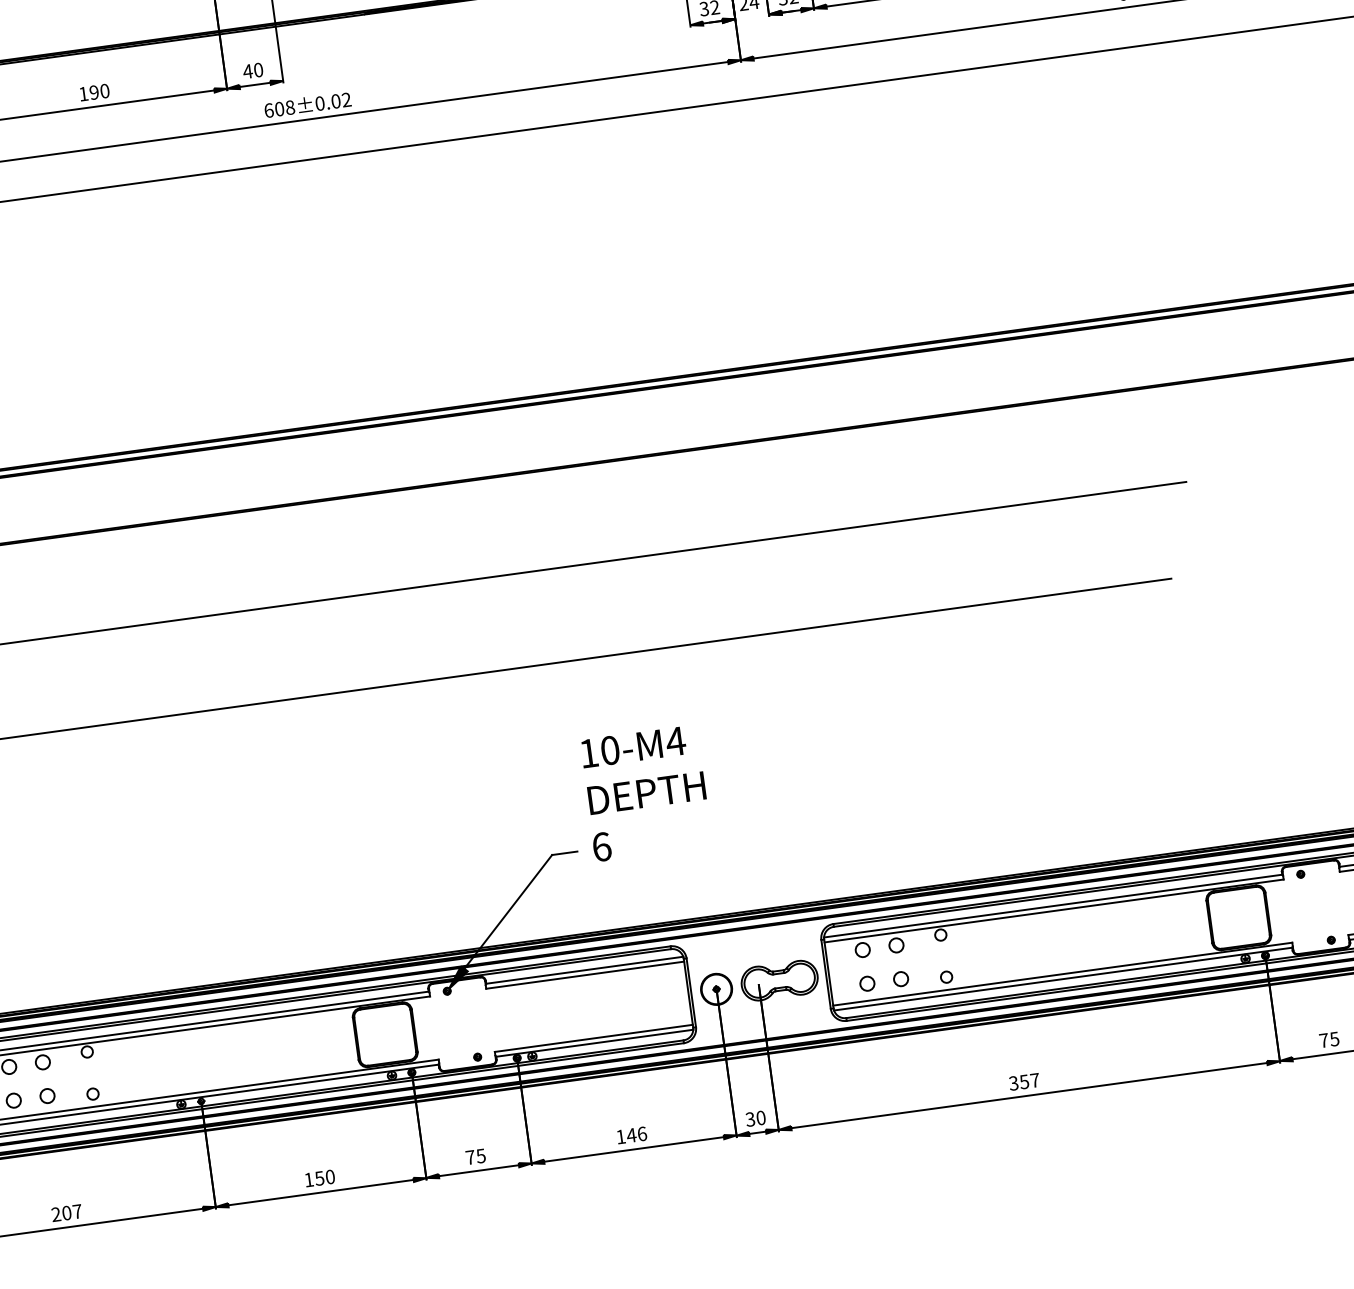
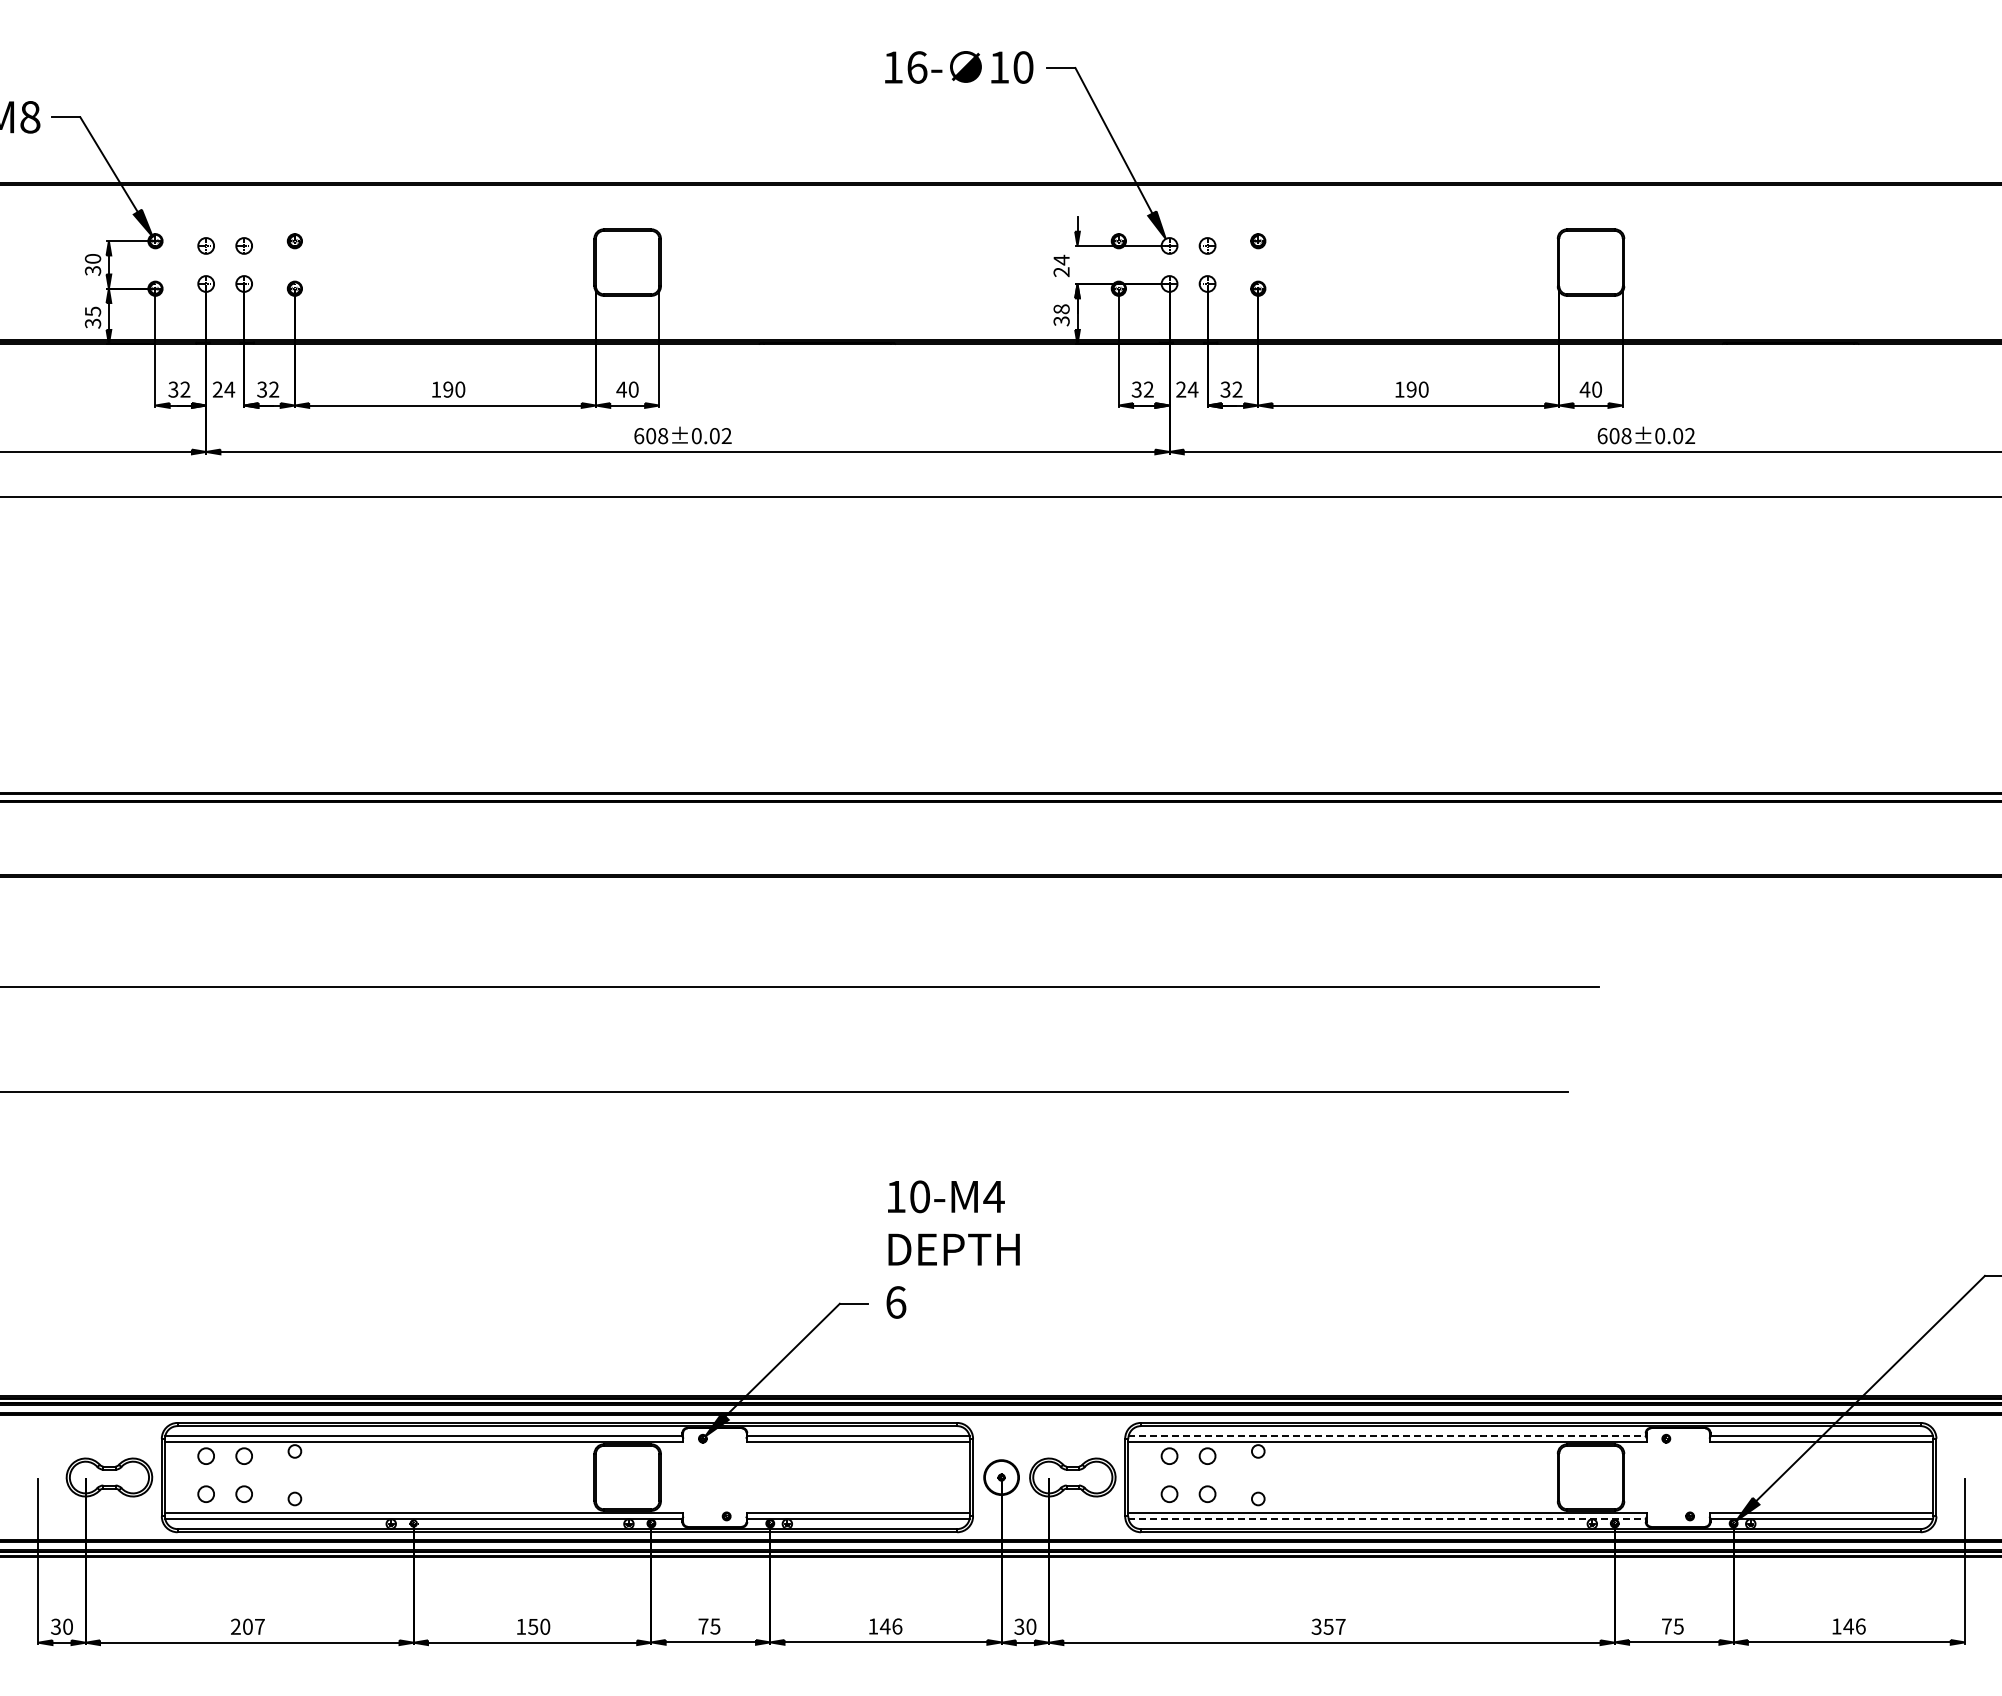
line: (1053, 906) -> (1387, 1436), solid -> dashed
line: (1063, 978) -> (1387, 1518), solid -> dashed

